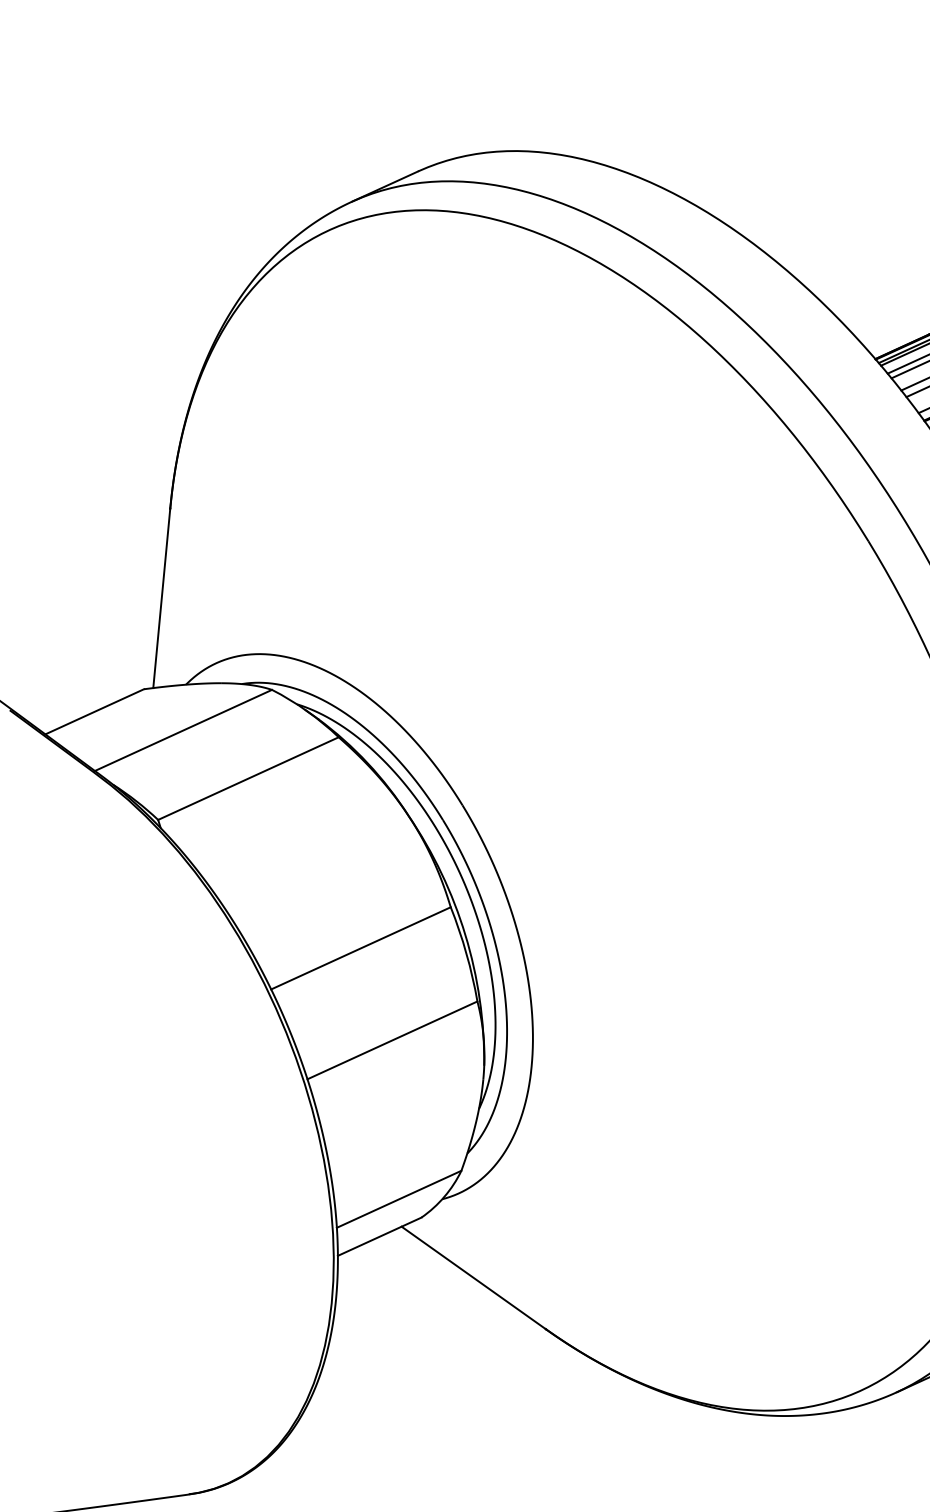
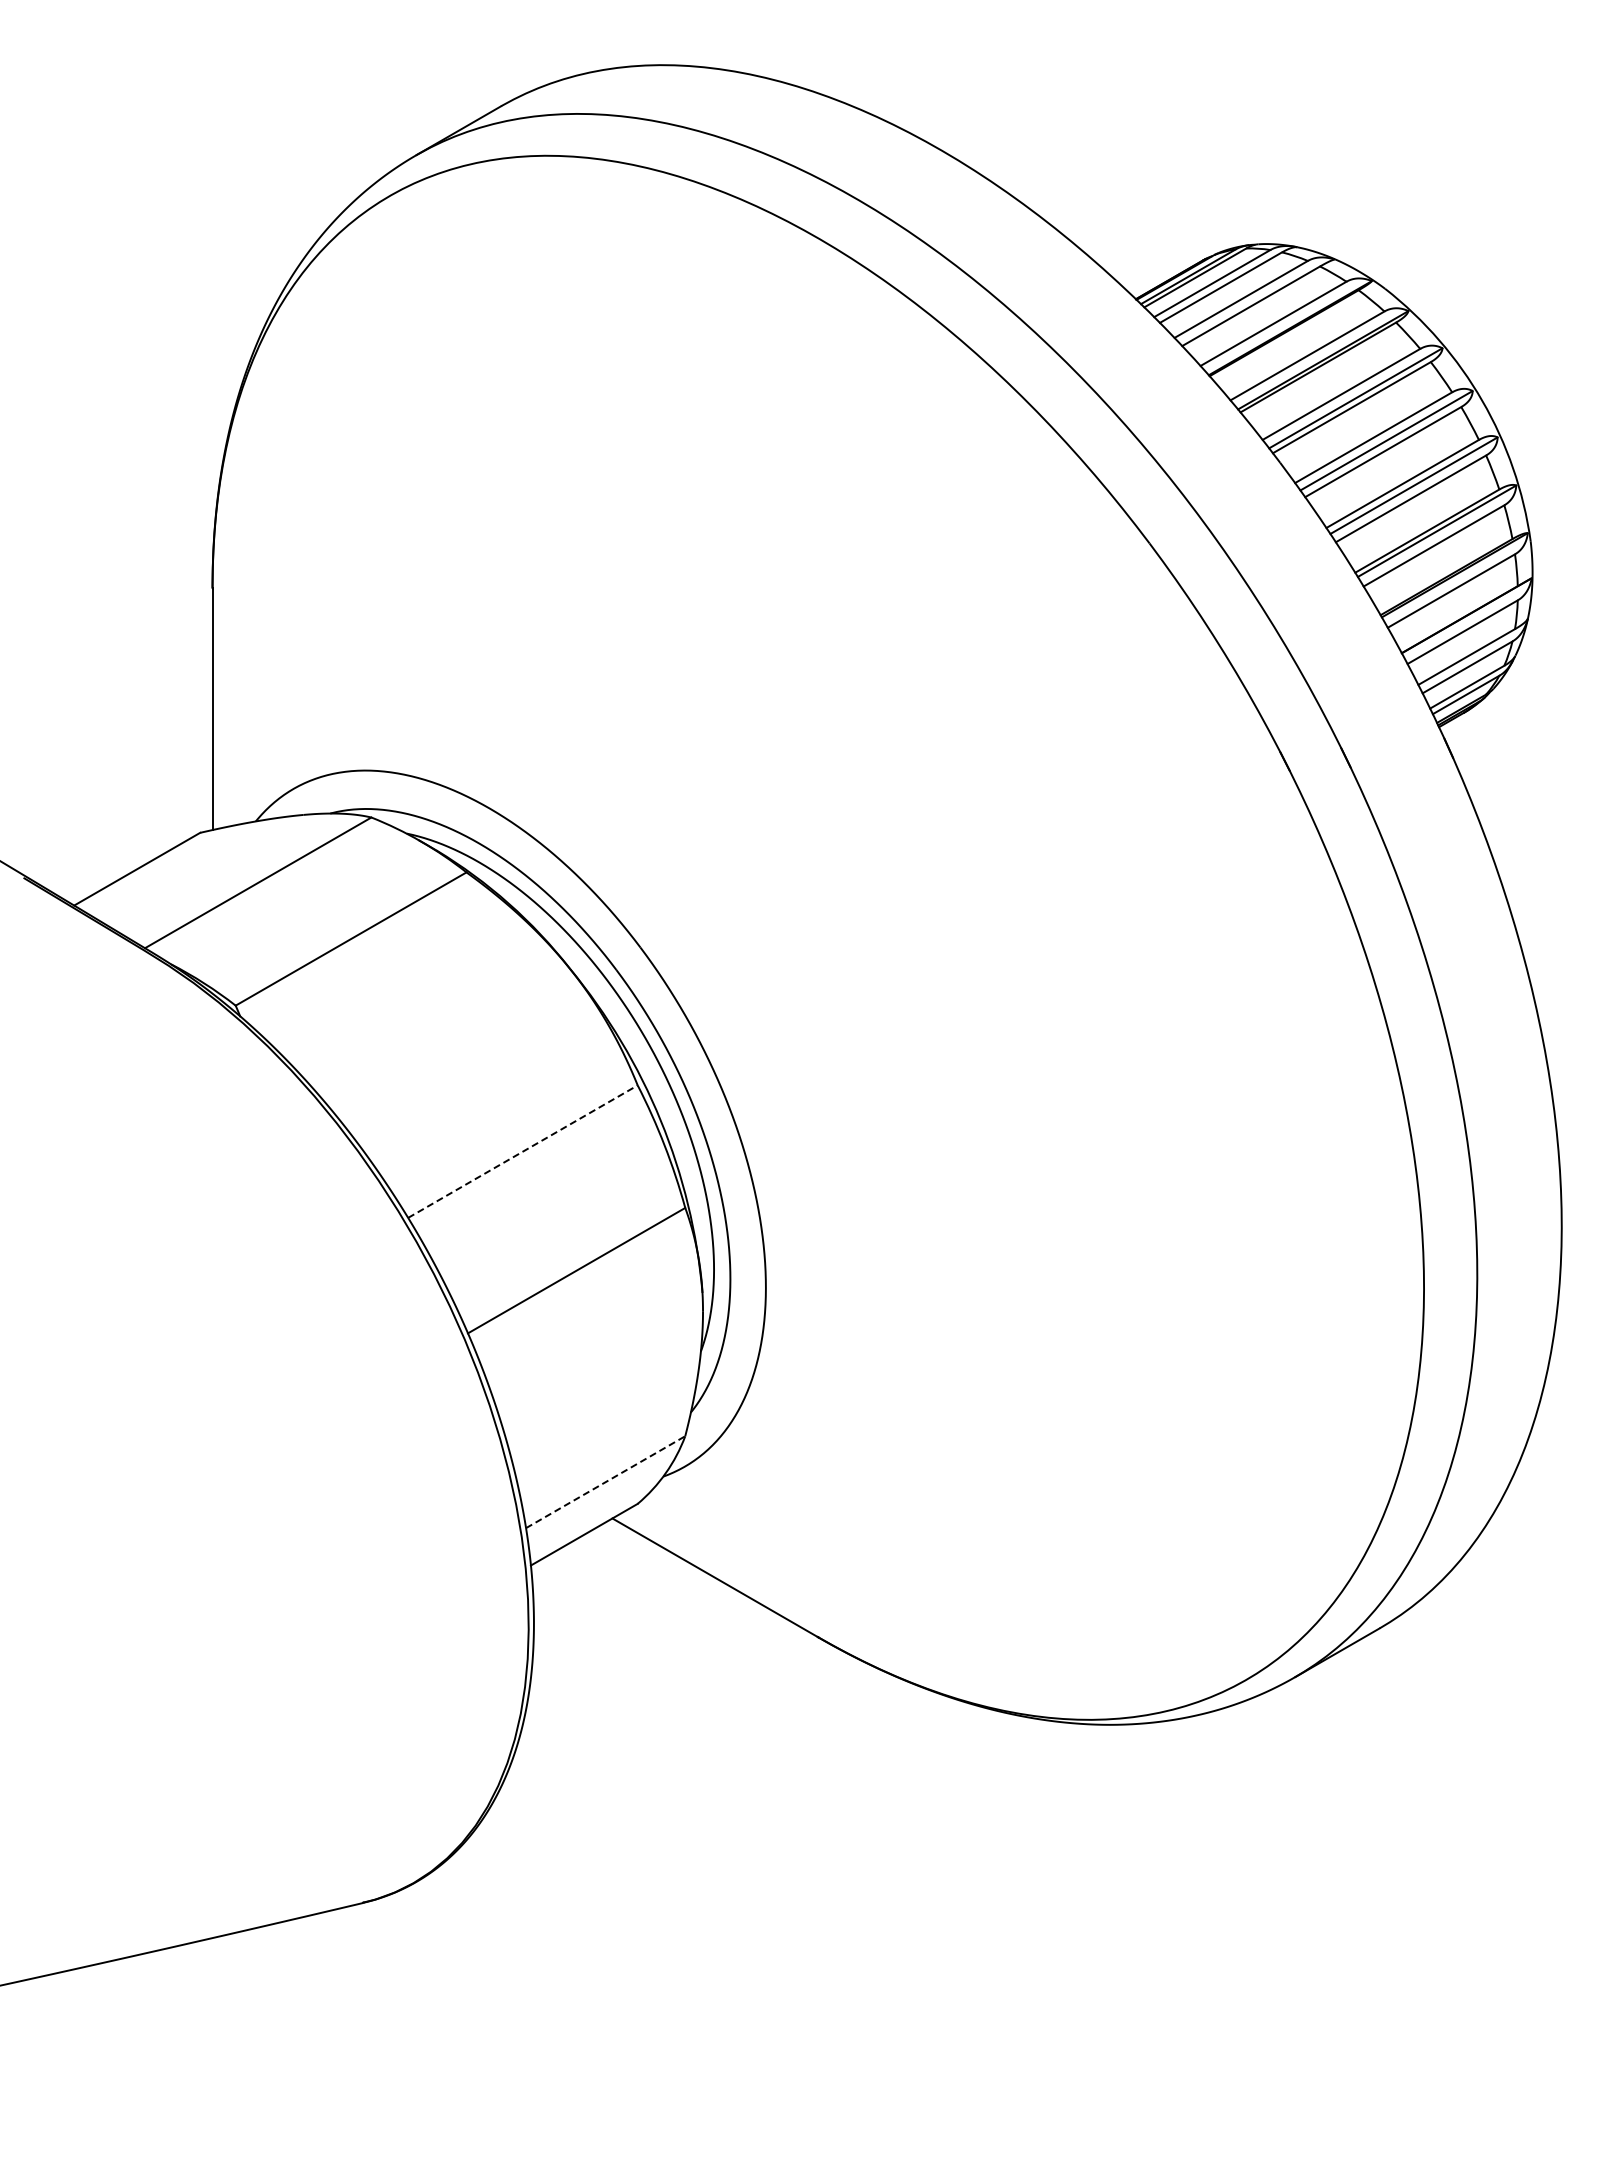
line: (360, 948) -> (522, 1151), solid -> dashed
line: (399, 1199) -> (605, 1482), solid -> dashed

